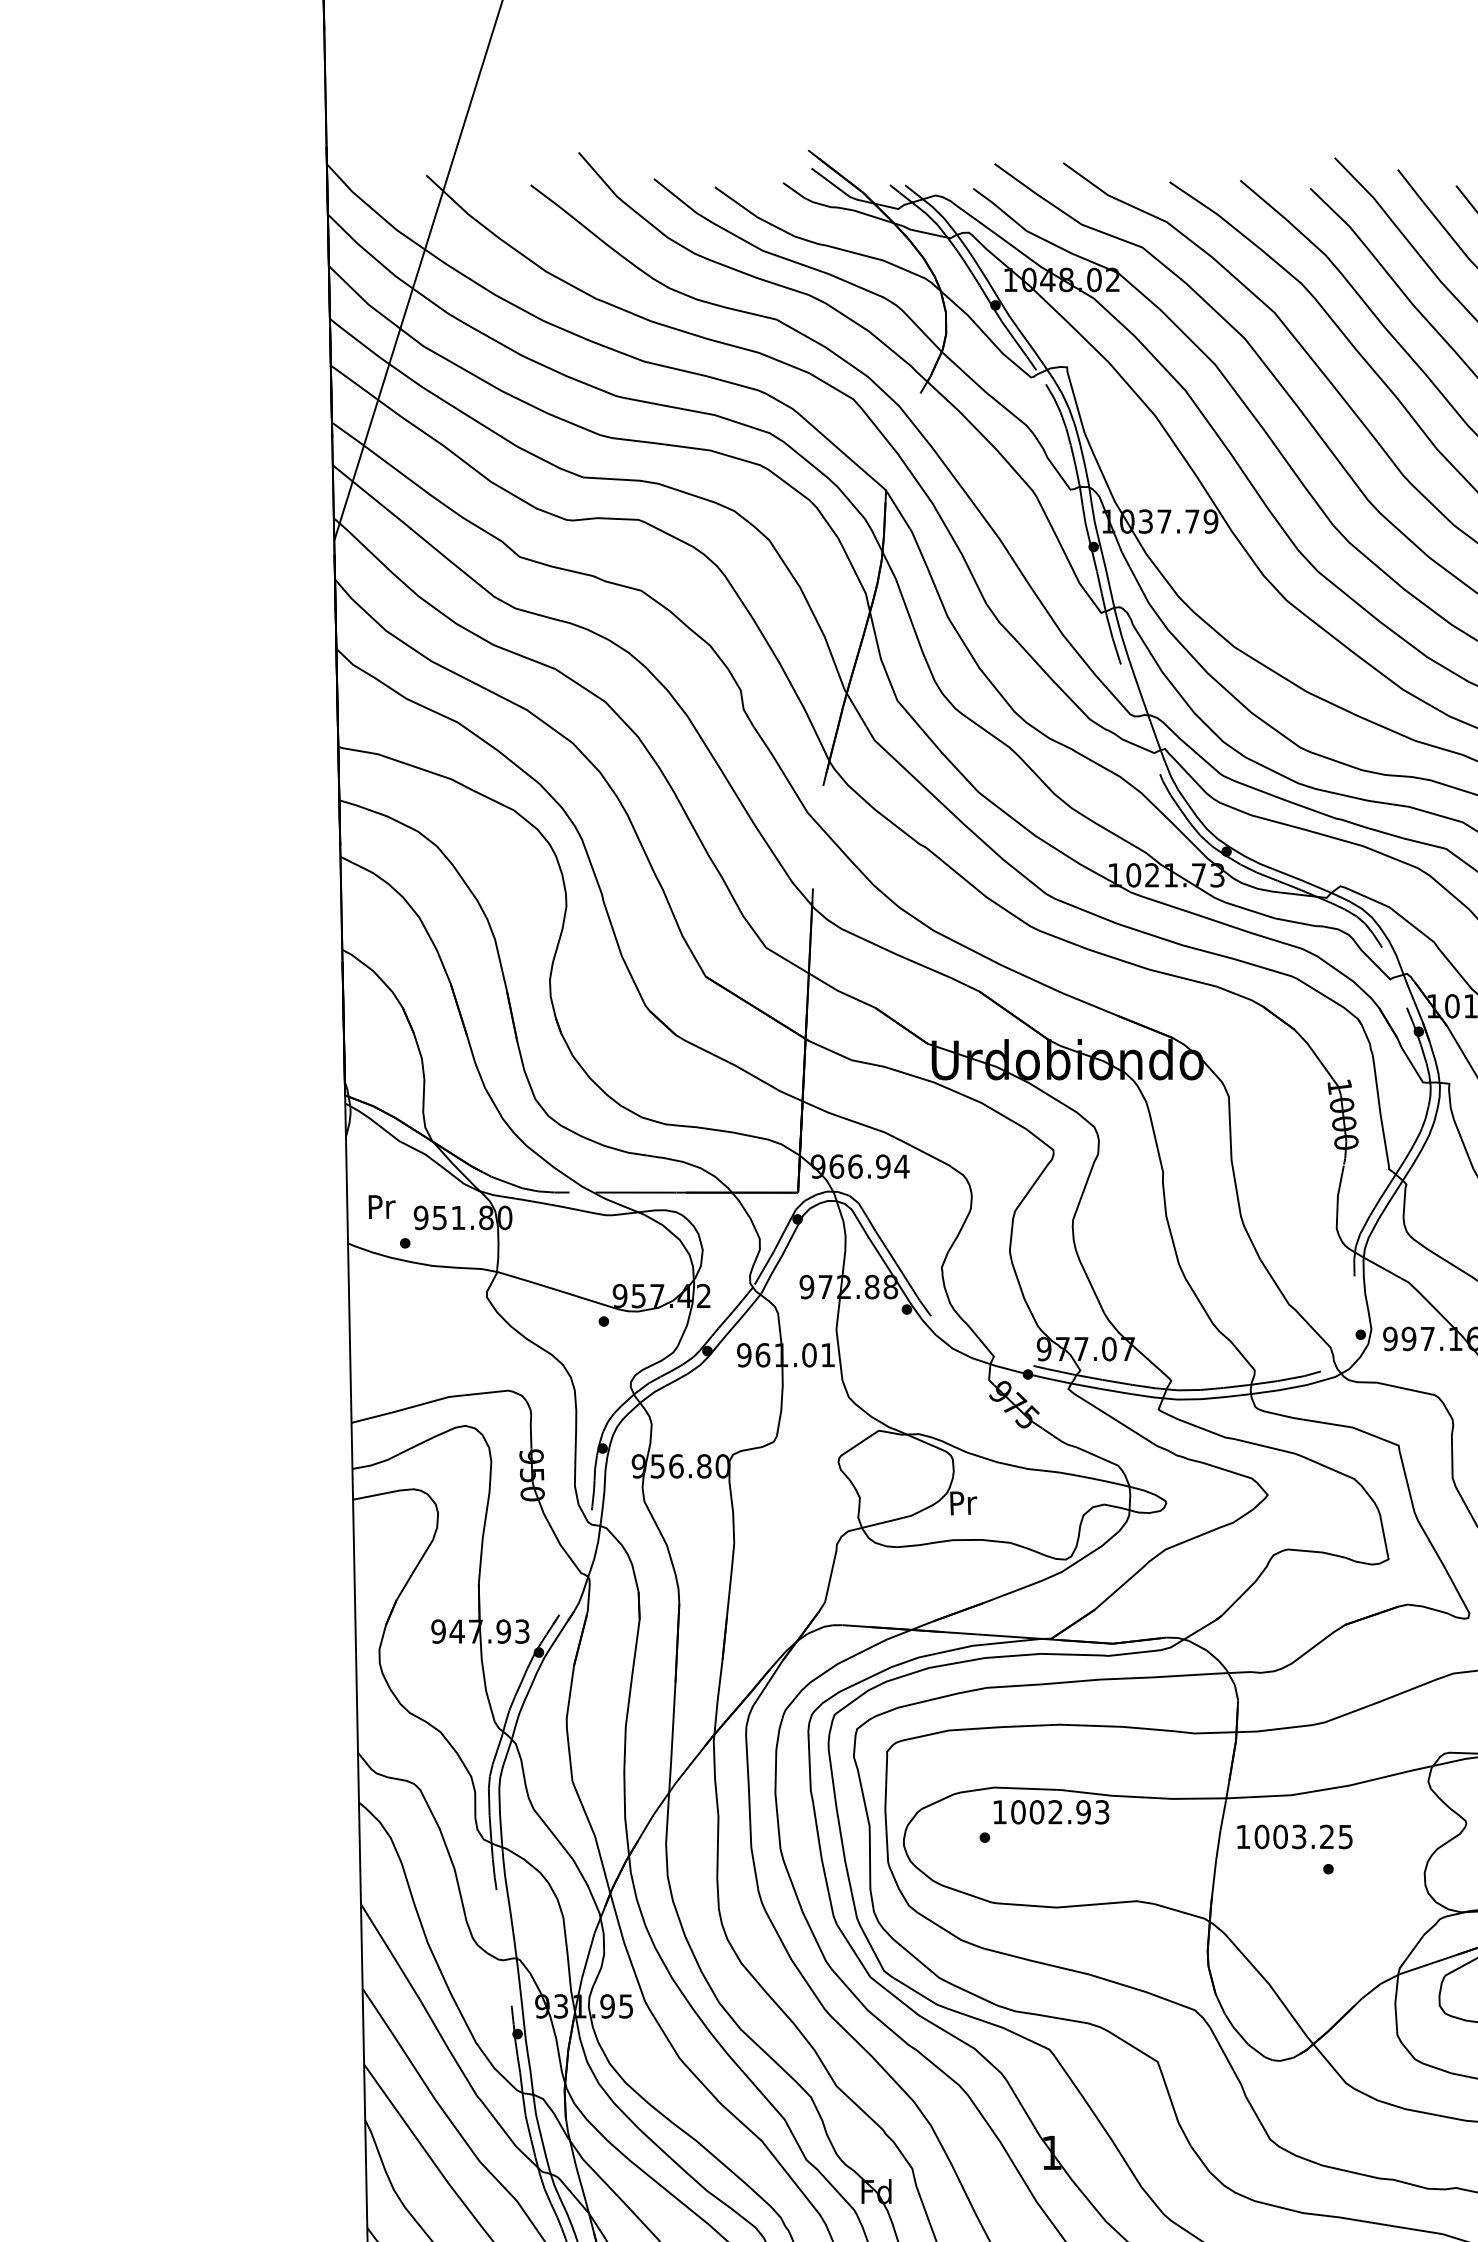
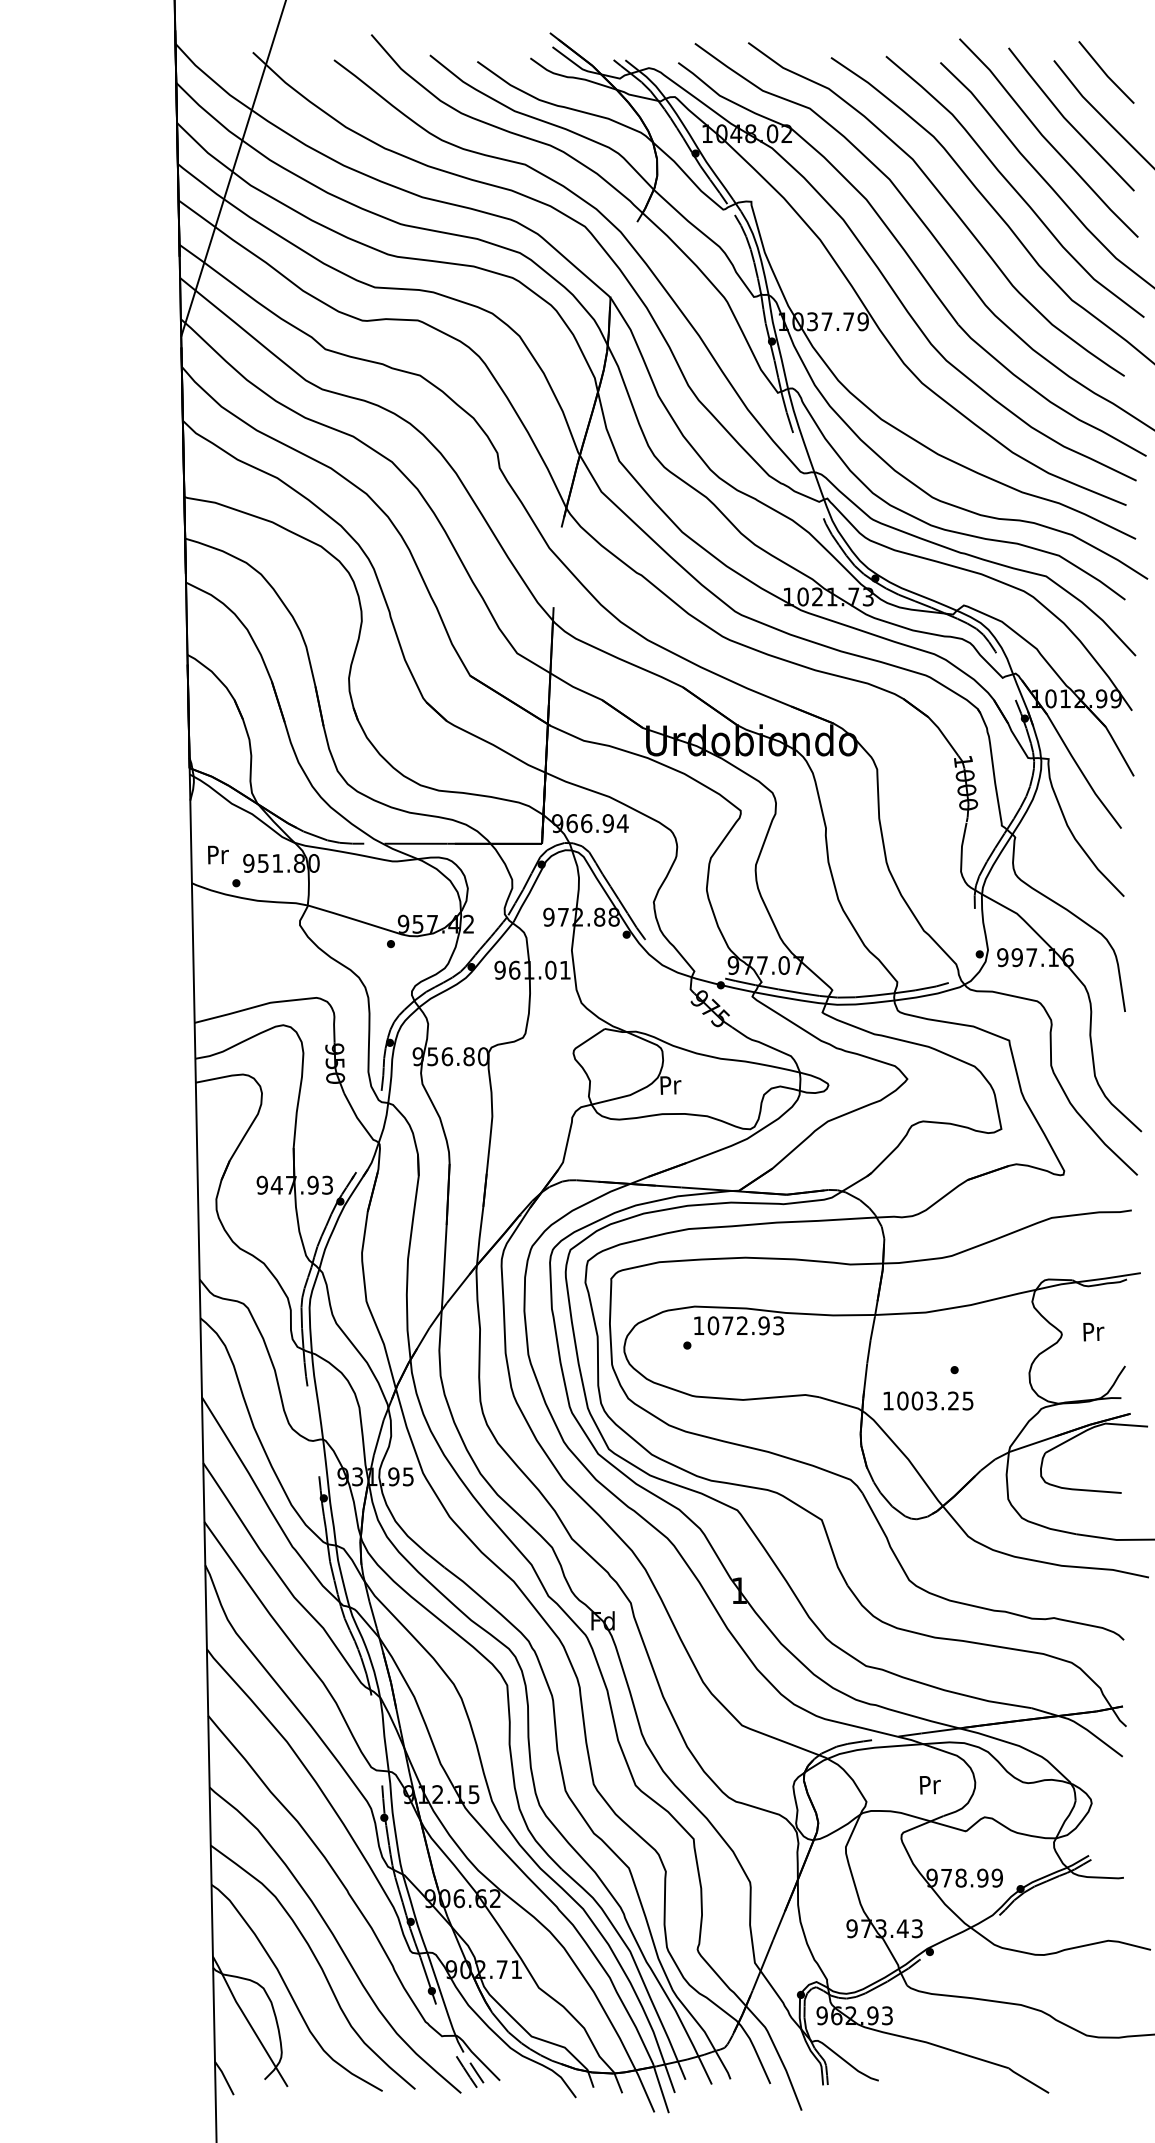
text: (1036, 1811) -> (727, 1325), 1002.93 -> 1072.93
text: (1294, 1836) -> (928, 1400), moved

